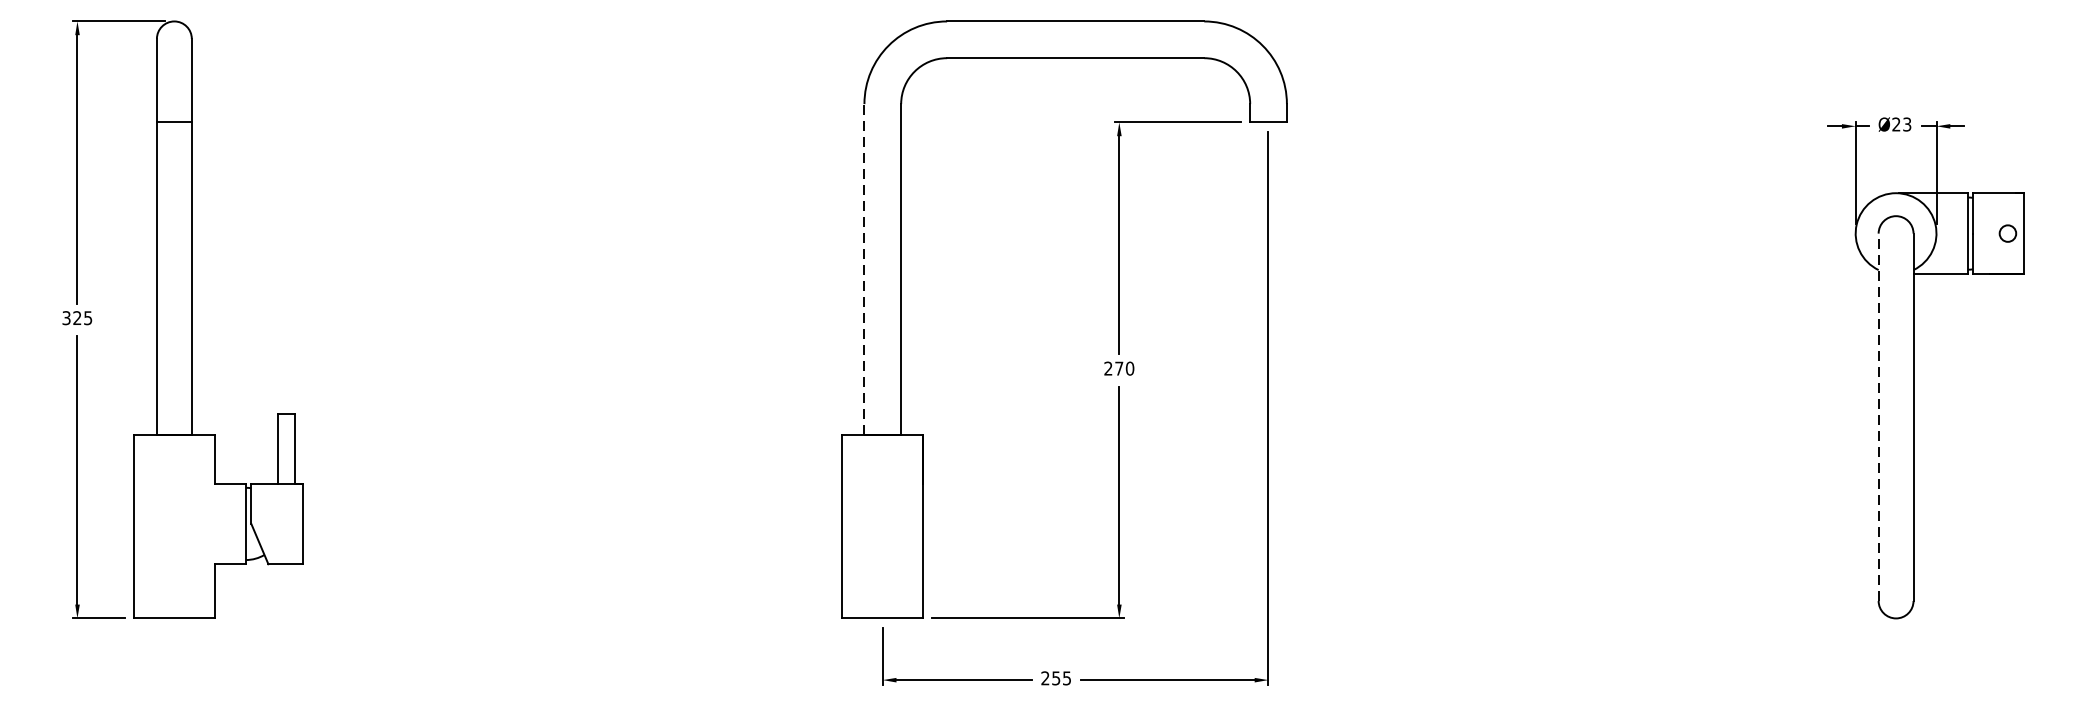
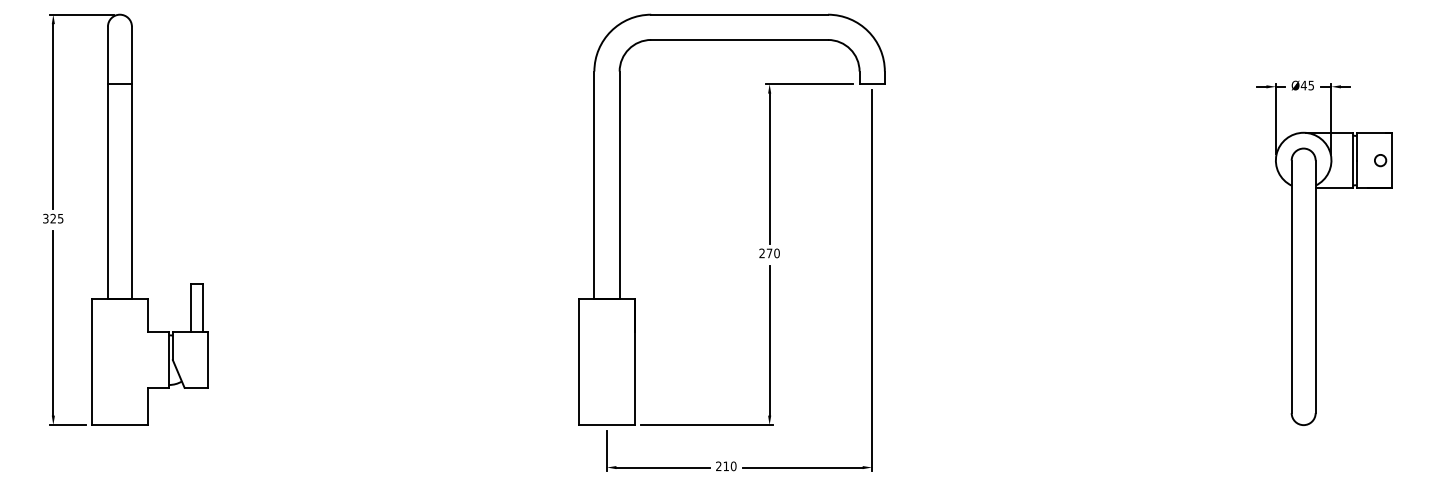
text: (1900, 124) -> (1306, 85), Ø23 -> Ø45
line: (864, 269) -> (594, 185), dashed -> solid
line: (1878, 416) -> (1291, 286), dashed -> solid
text: (1060, 678) -> (729, 466), 255 -> 210

